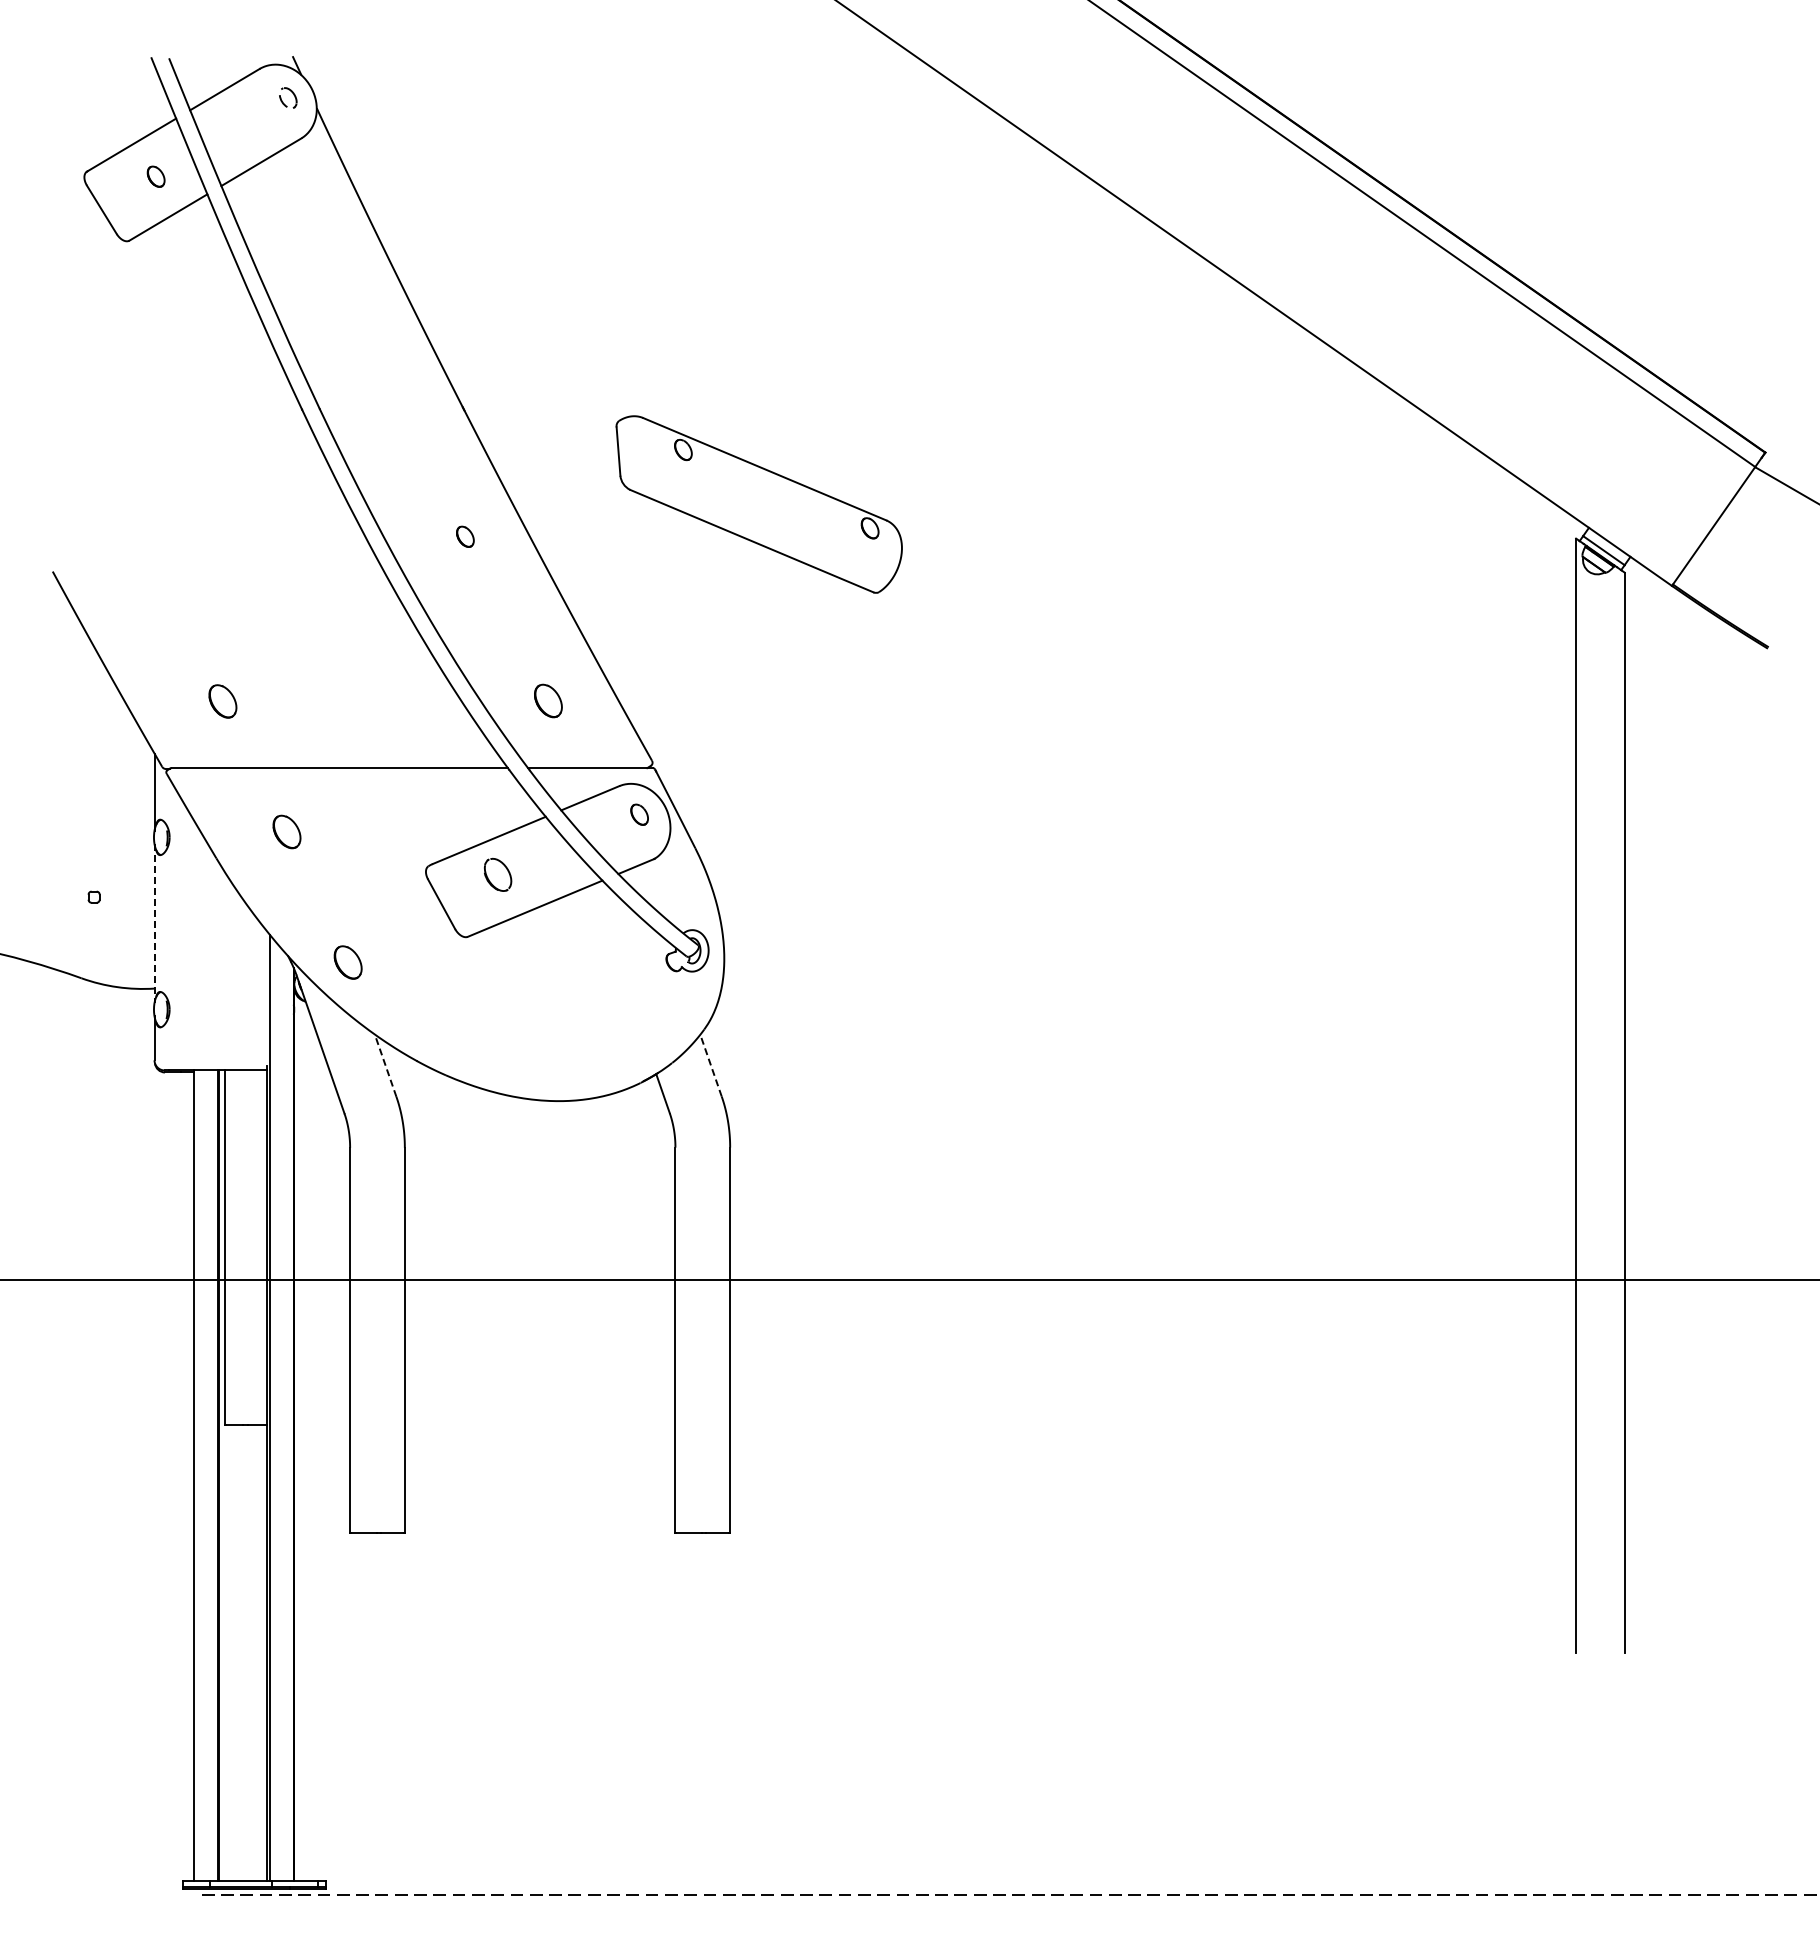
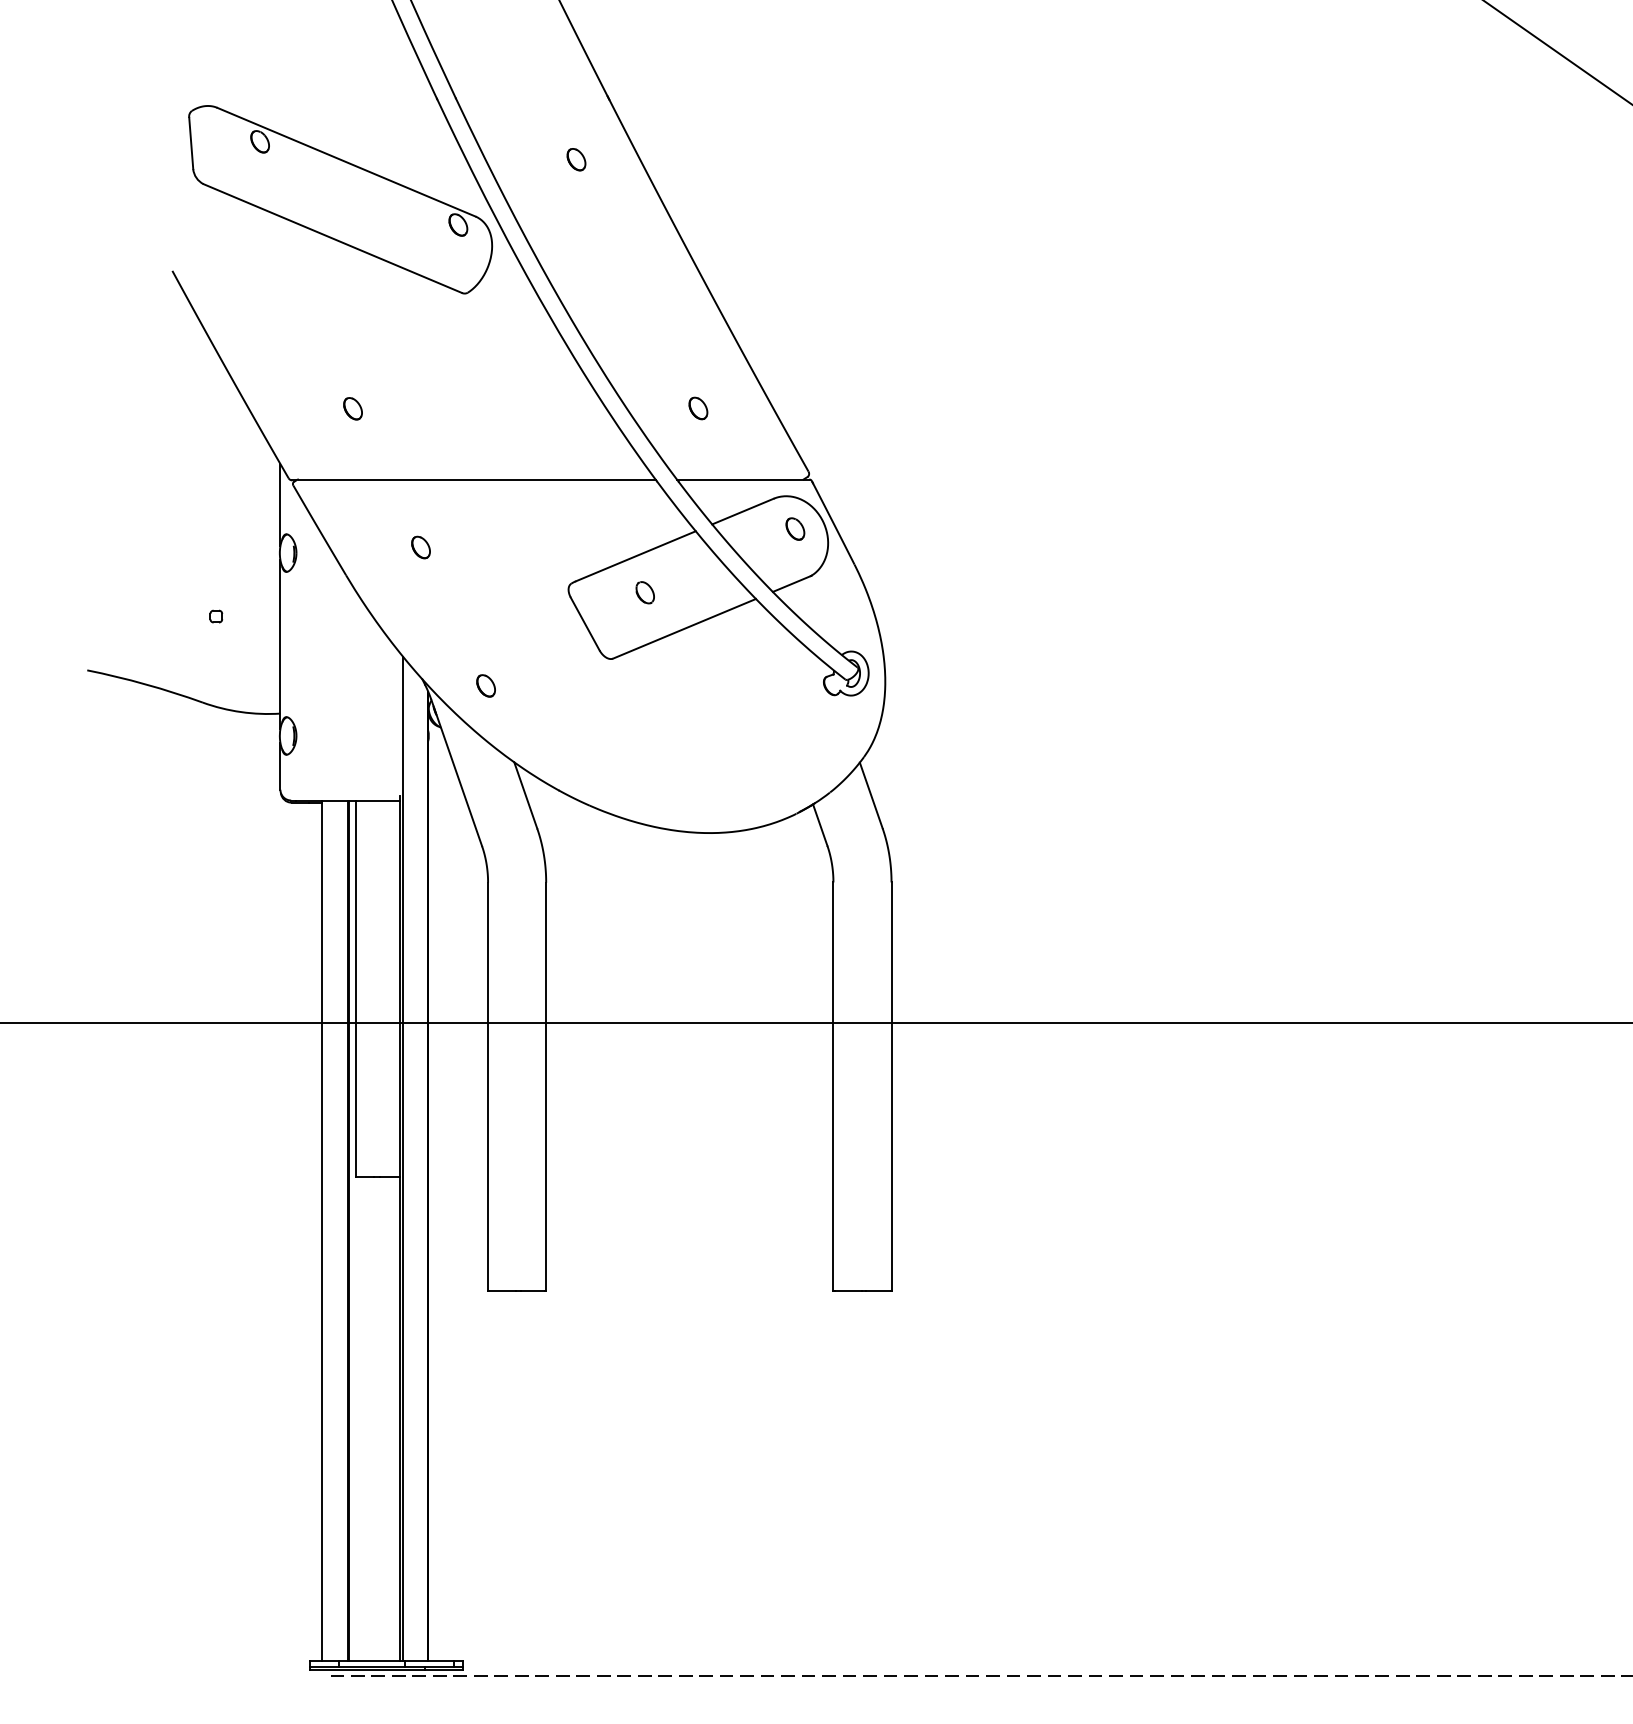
part: (758, 504) -> (339, 199), moved
part: (465, 536) -> (576, 159), moved
part: (222, 701) -> (352, 408), size x0.62
part: (547, 701) -> (697, 408), size x0.62
part: (286, 832) -> (420, 547), size x0.62
part: (498, 874) -> (645, 592), size x0.62
line: (154, 923) -> (280, 644), dashed -> solid
part: (348, 962) -> (486, 685), size x0.62
line: (385, 1065) -> (525, 795), dashed -> solid
line: (711, 1065) -> (871, 795), dashed -> solid

